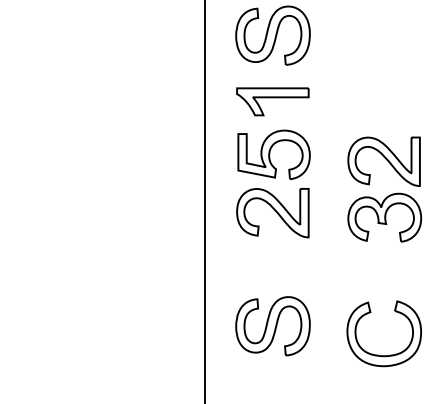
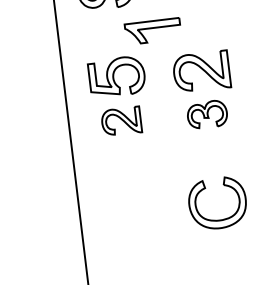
part: (272, 101) -> (152, 31), moved
part: (272, 213) -> (121, 121), size x0.7
part: (384, 217) -> (207, 114), size x0.7
part: (272, 326) -> (131, 208), removed

